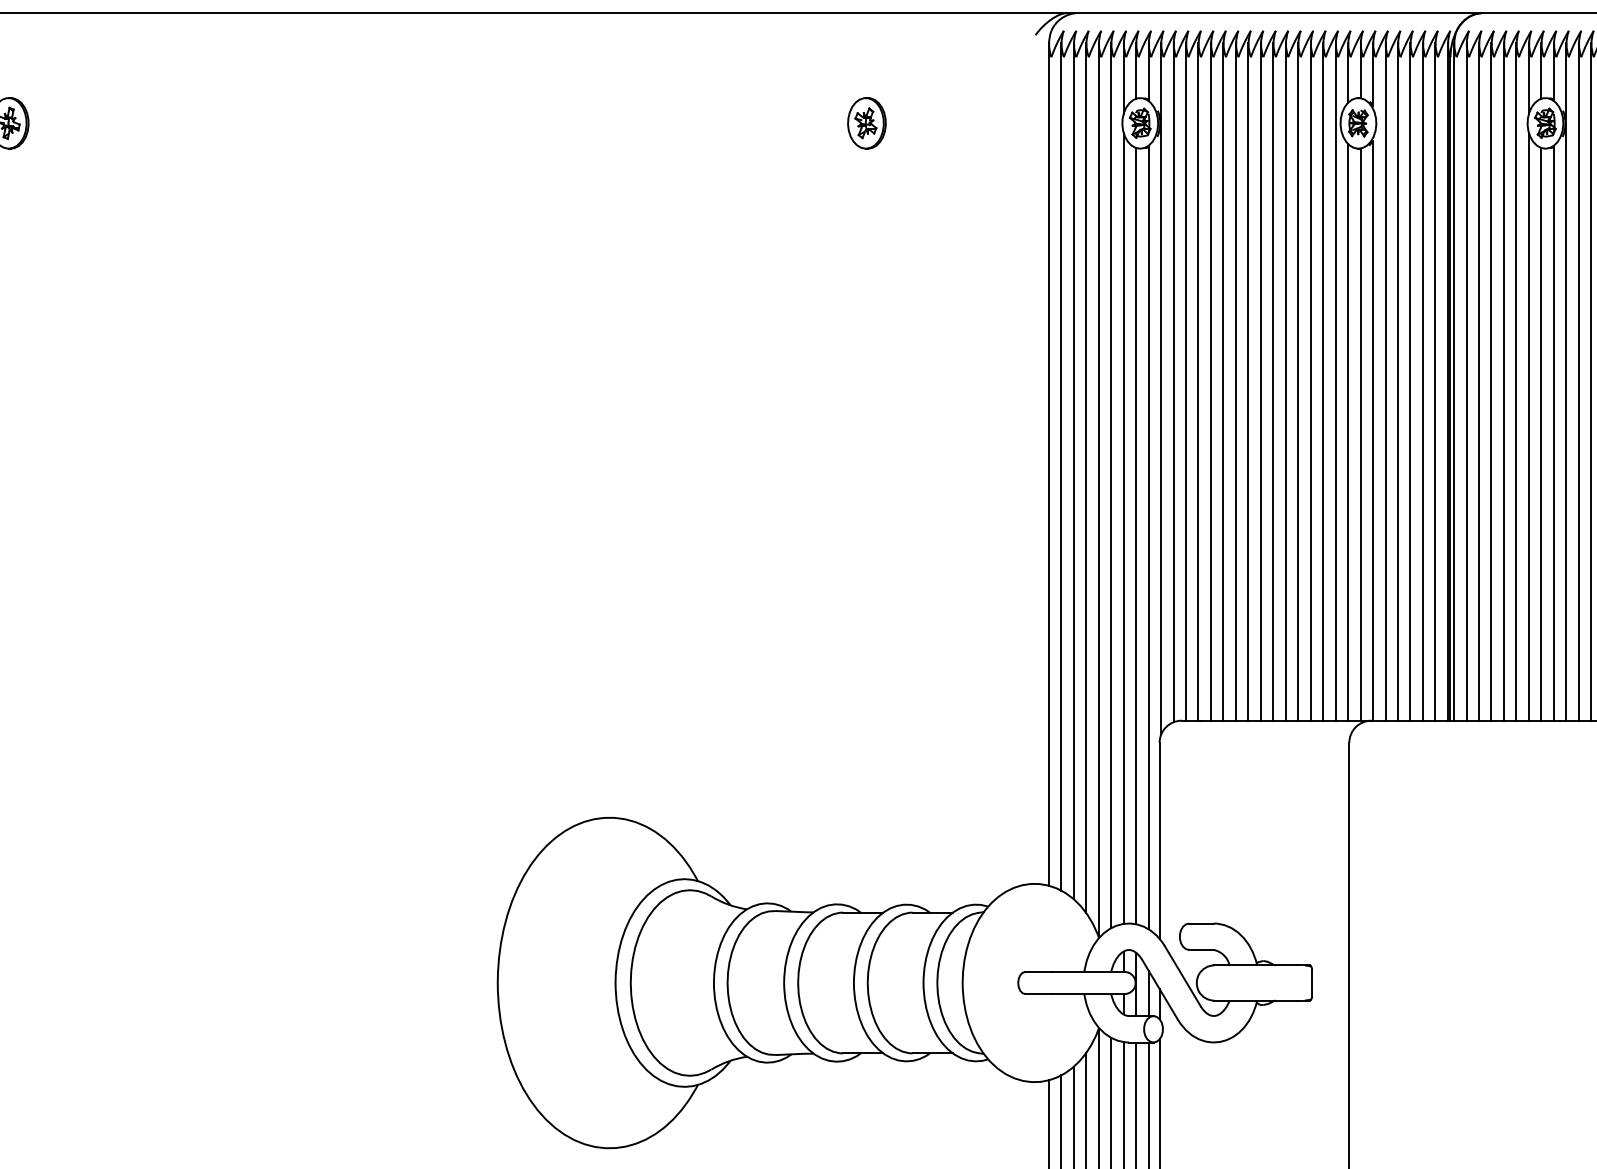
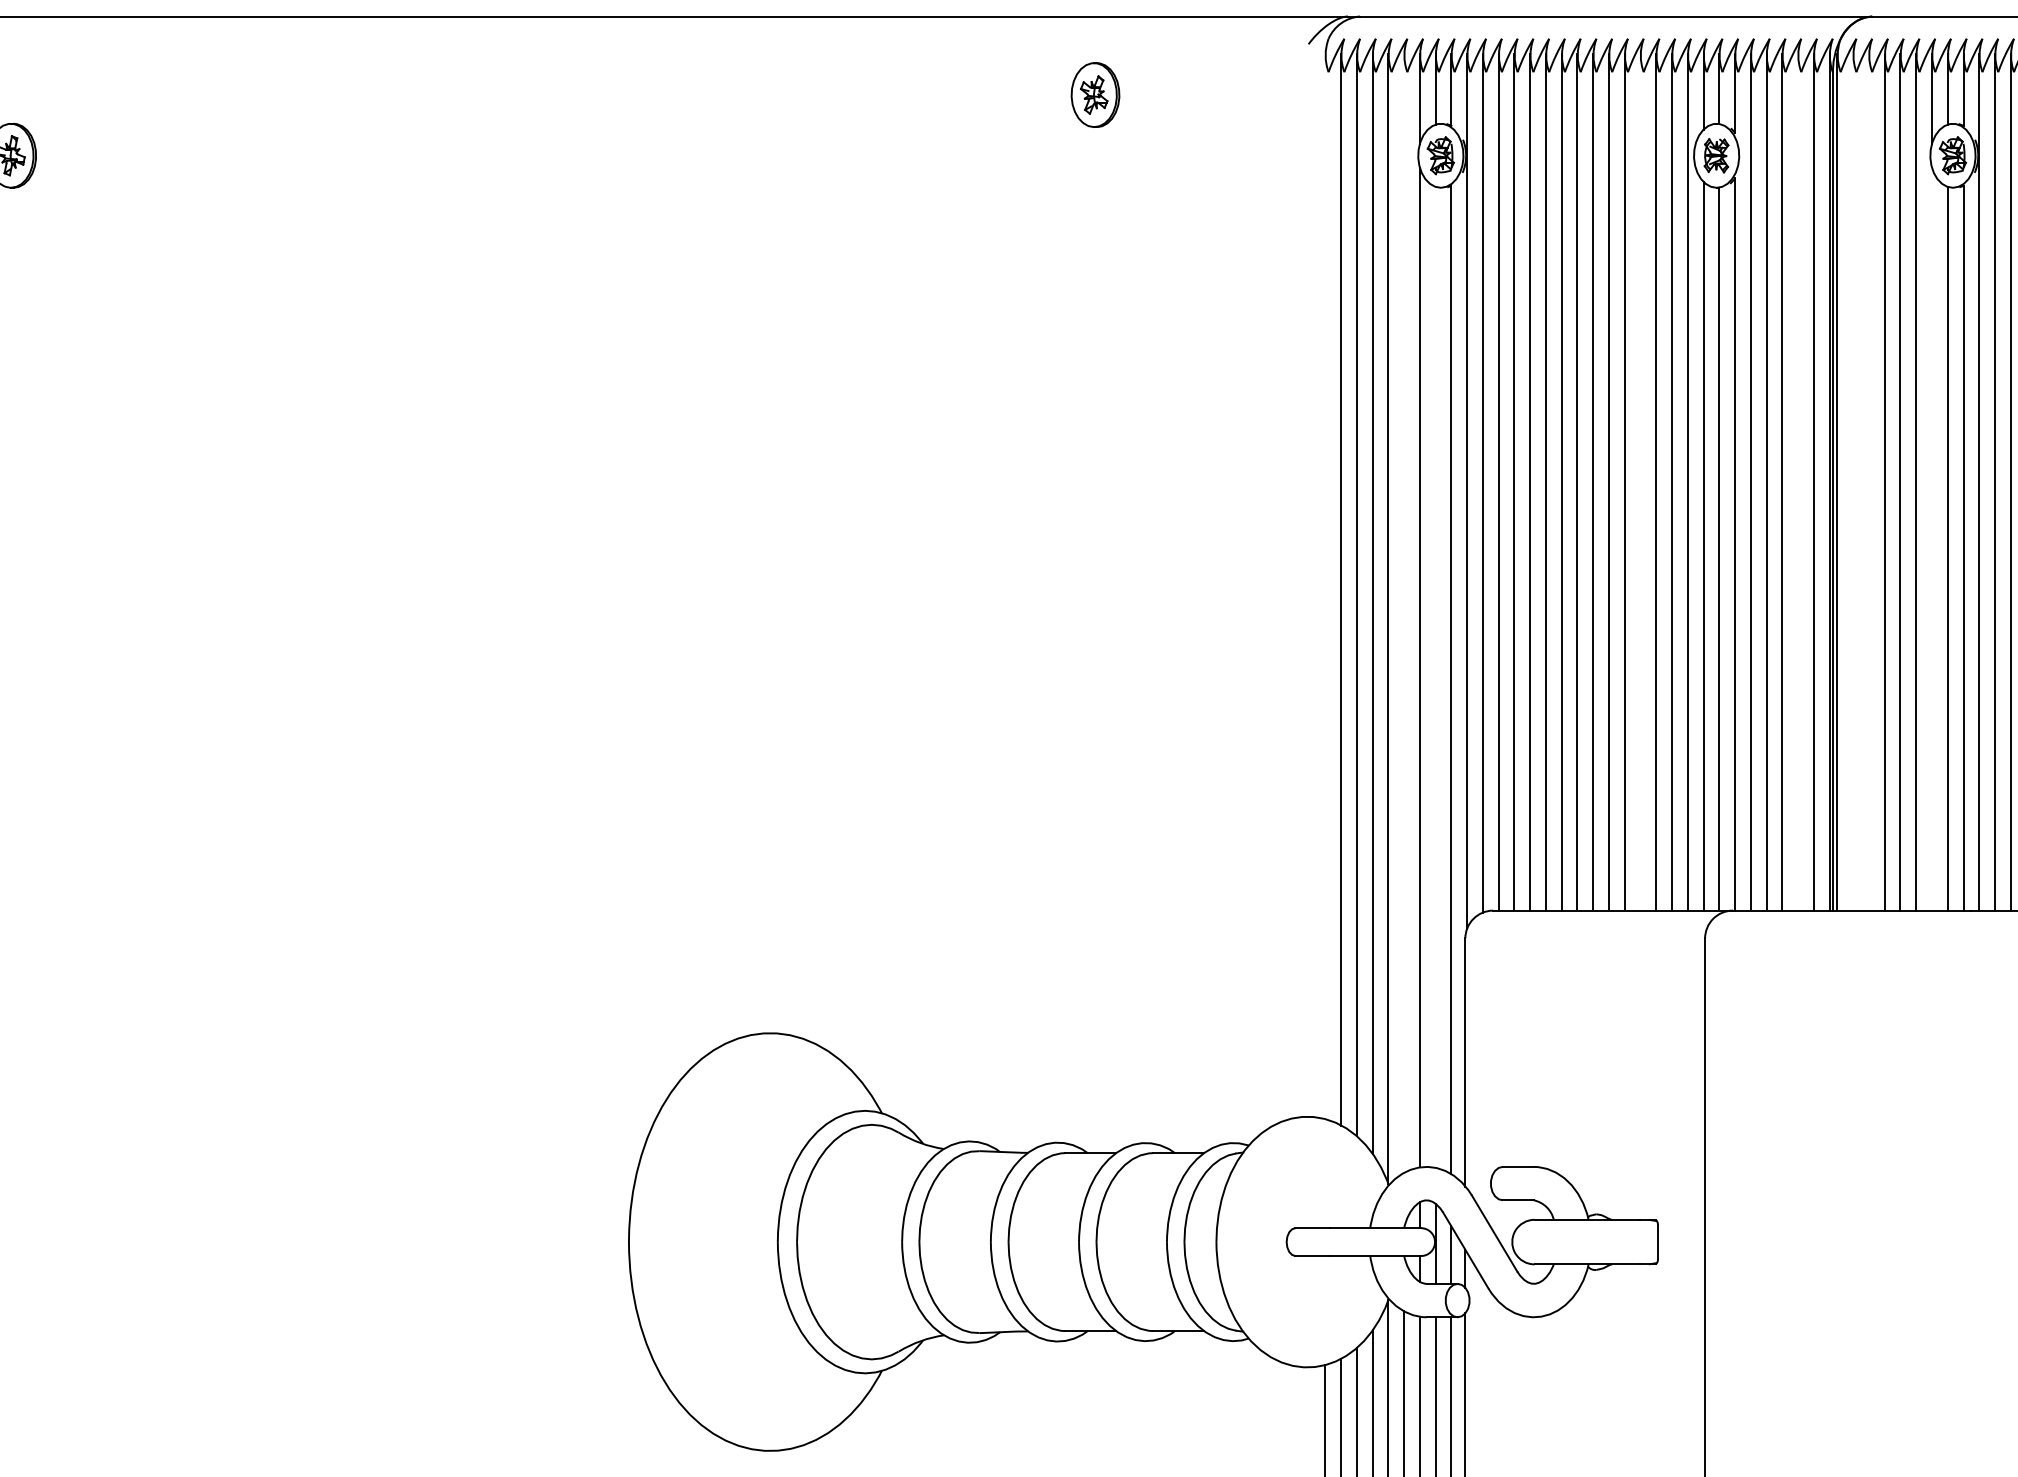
part: (866, 123) -> (1094, 95), moved
line: (1298, 381) -> (1640, 481), removed
line: (1422, 381) -> (1797, 481), removed
line: (1466, 381) -> (1853, 481), removed
line: (1479, 381) -> (1869, 481), removed
line: (1528, 426) -> (1931, 538), removed
line: (1048, 463) -> (1324, 585), removed
line: (1111, 485) -> (1404, 613), removed
line: (1136, 536) -> (1436, 677), removed

